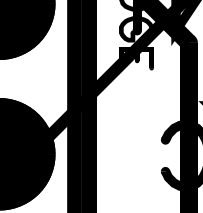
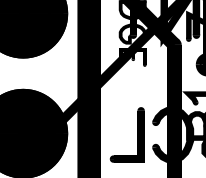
part: (142, 155) -> (137, 134), added

